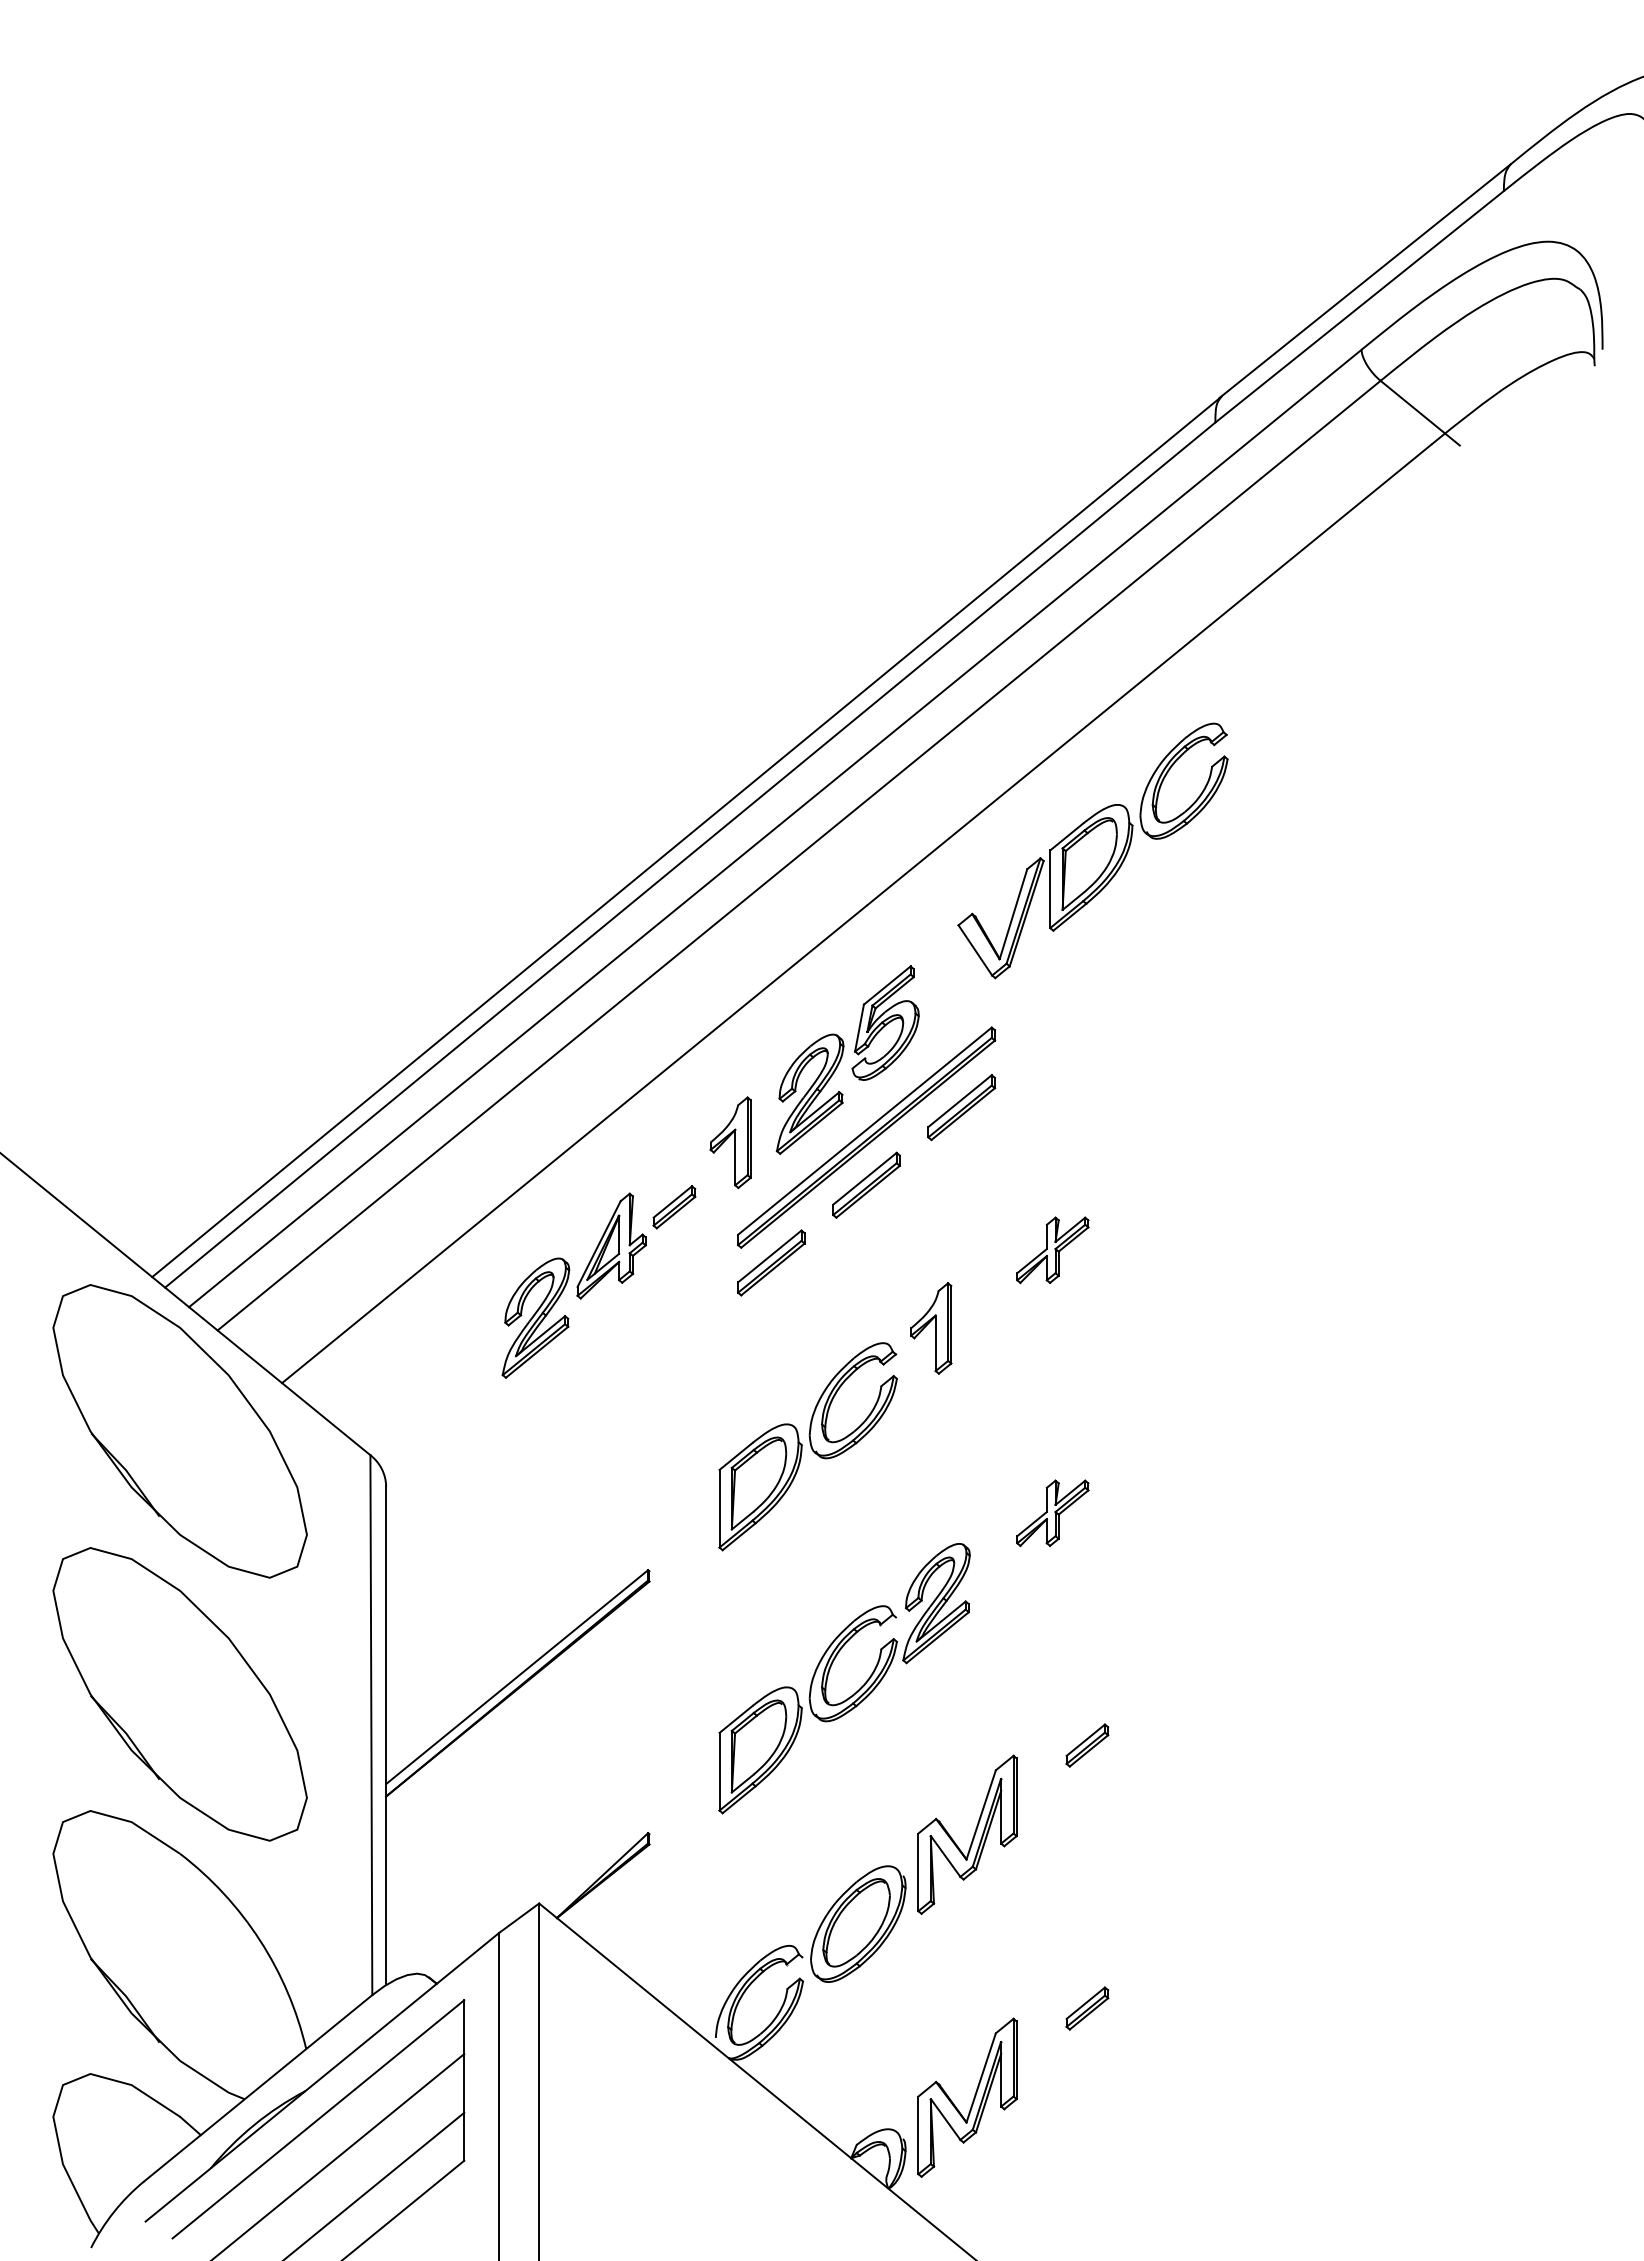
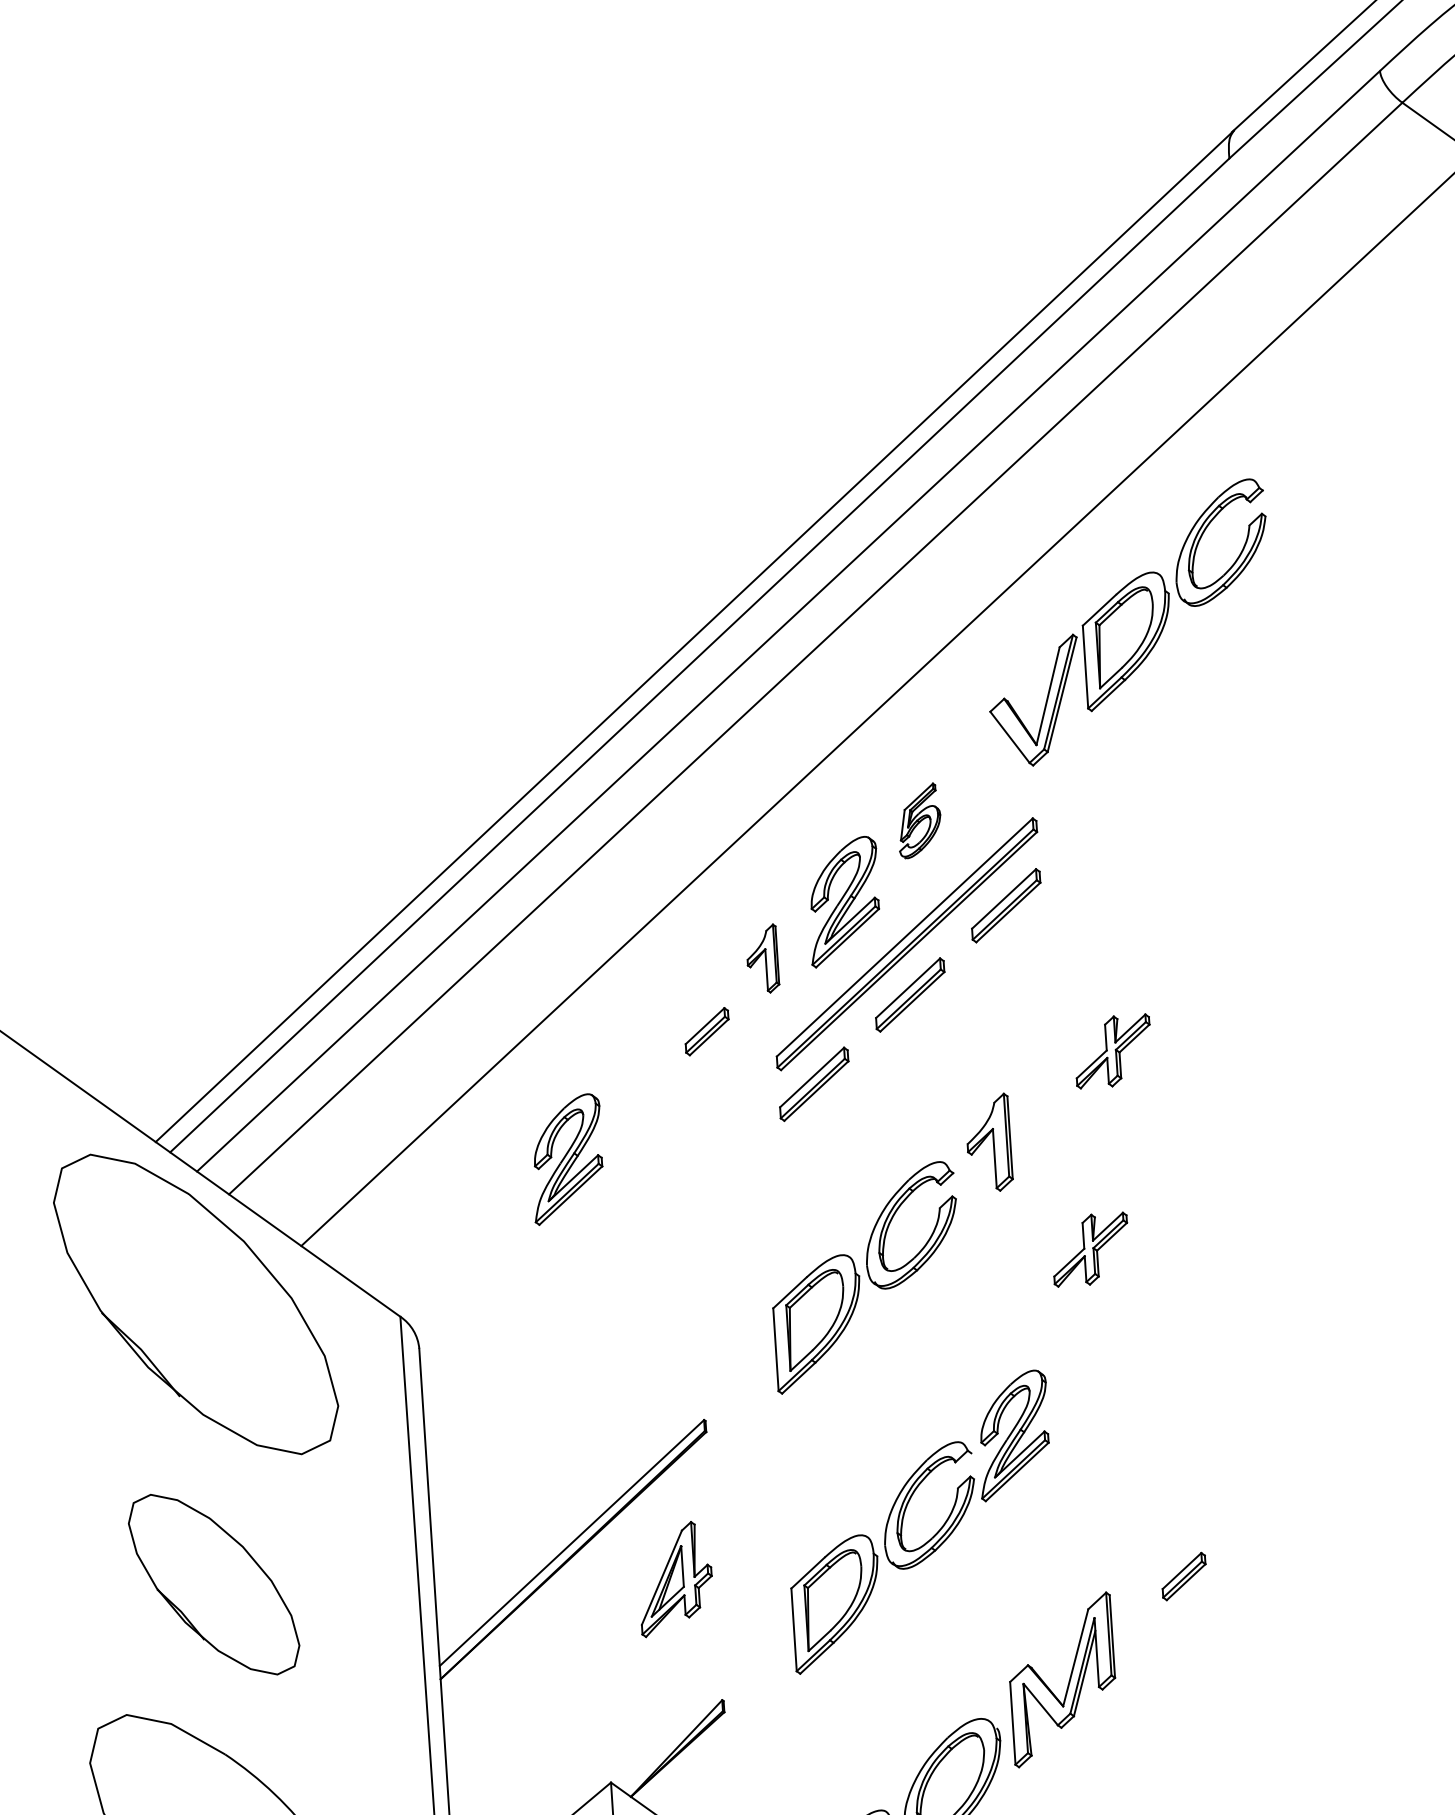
part: (885, 1022) -> (919, 820), size x0.6
part: (730, 1142) -> (762, 958), size x0.7
part: (611, 1245) -> (675, 1578), moved
part: (1052, 1513) -> (1090, 1249), moved
part: (179, 1694) -> (213, 1584), size x0.6

